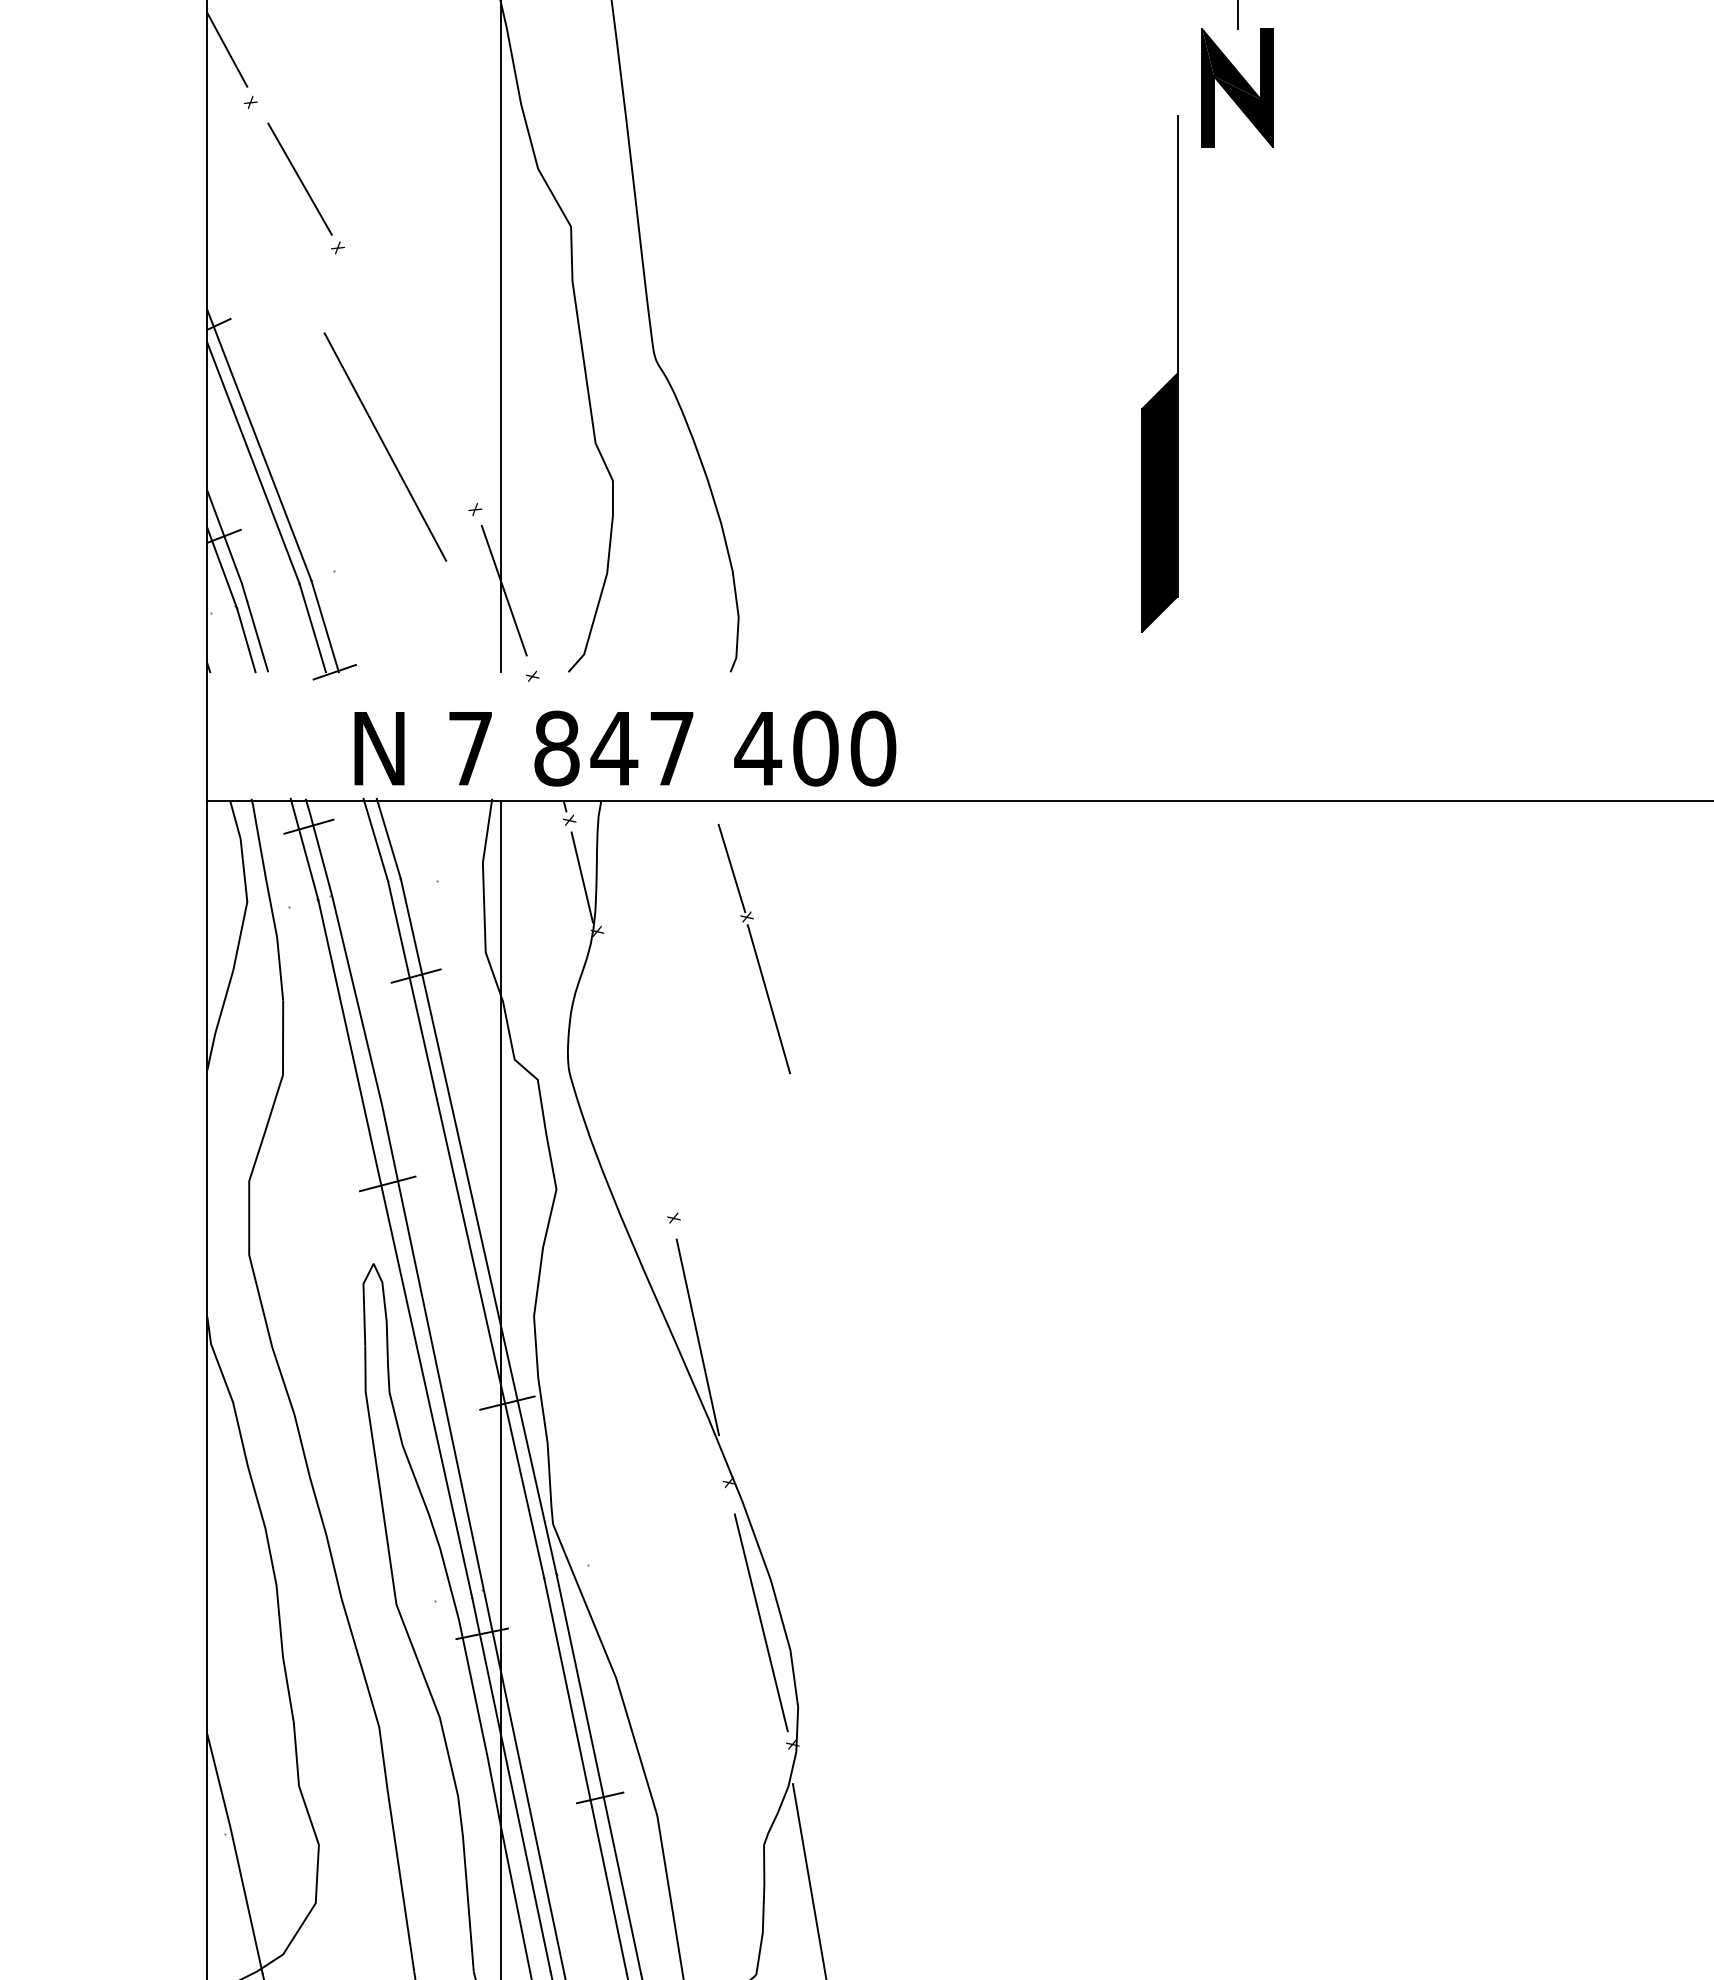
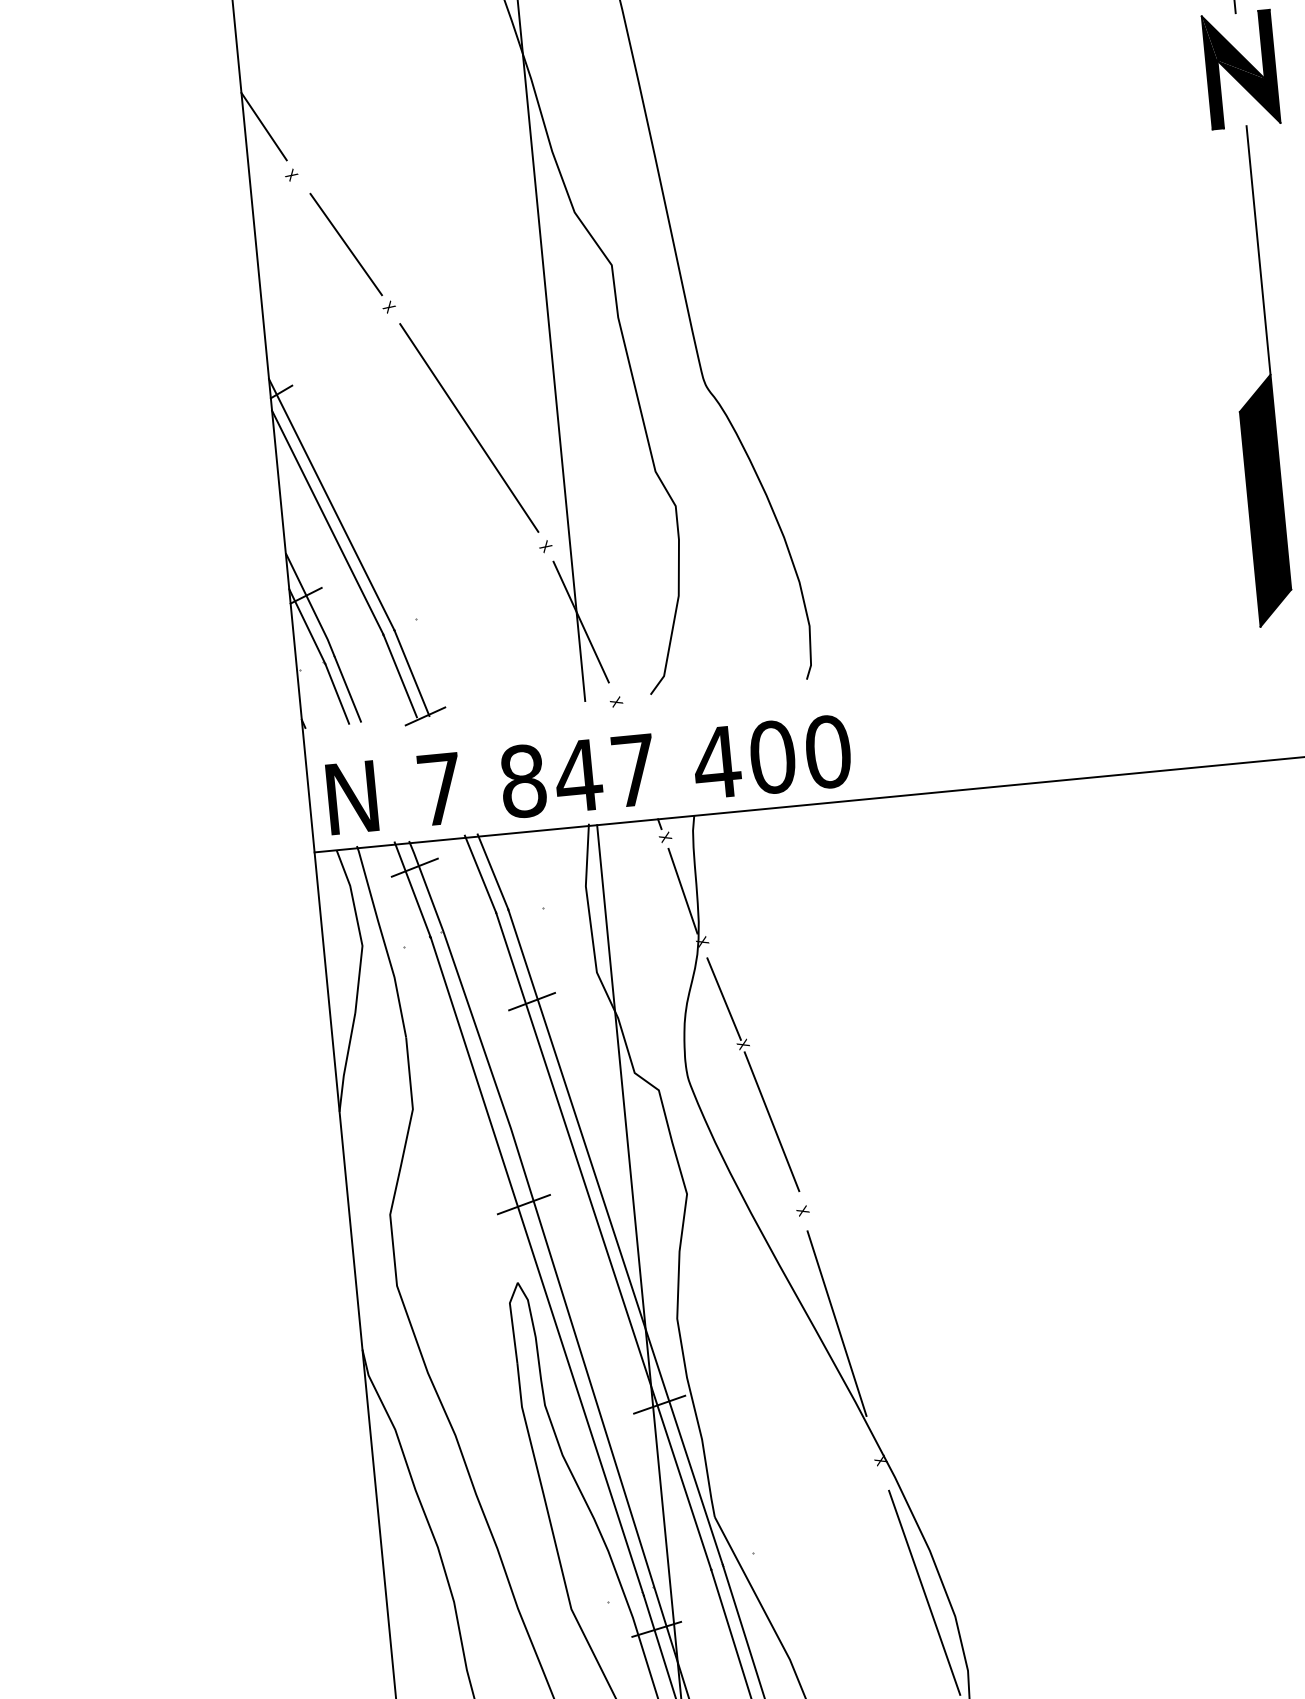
part: (1168, 381) -> (1262, 383), moved
line: (385, 446) -> (469, 427), moved
text: (625, 748) -> (589, 774), moved
part: (754, 949) -> (753, 1075), moved

